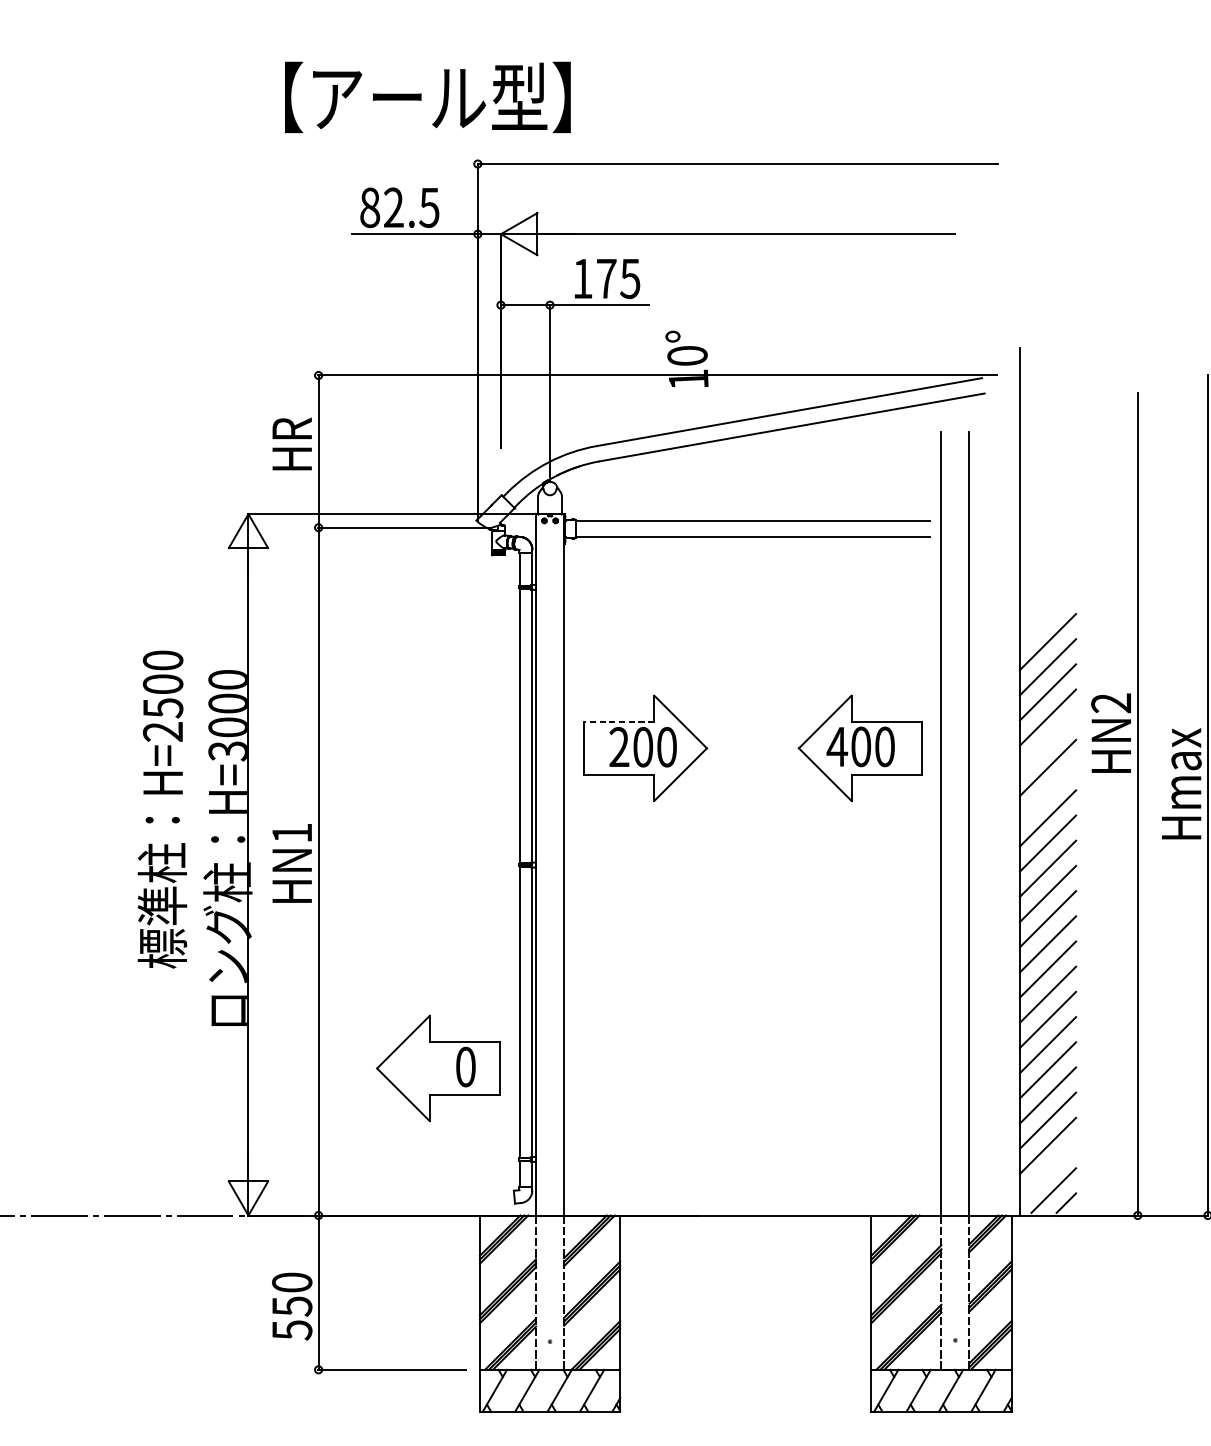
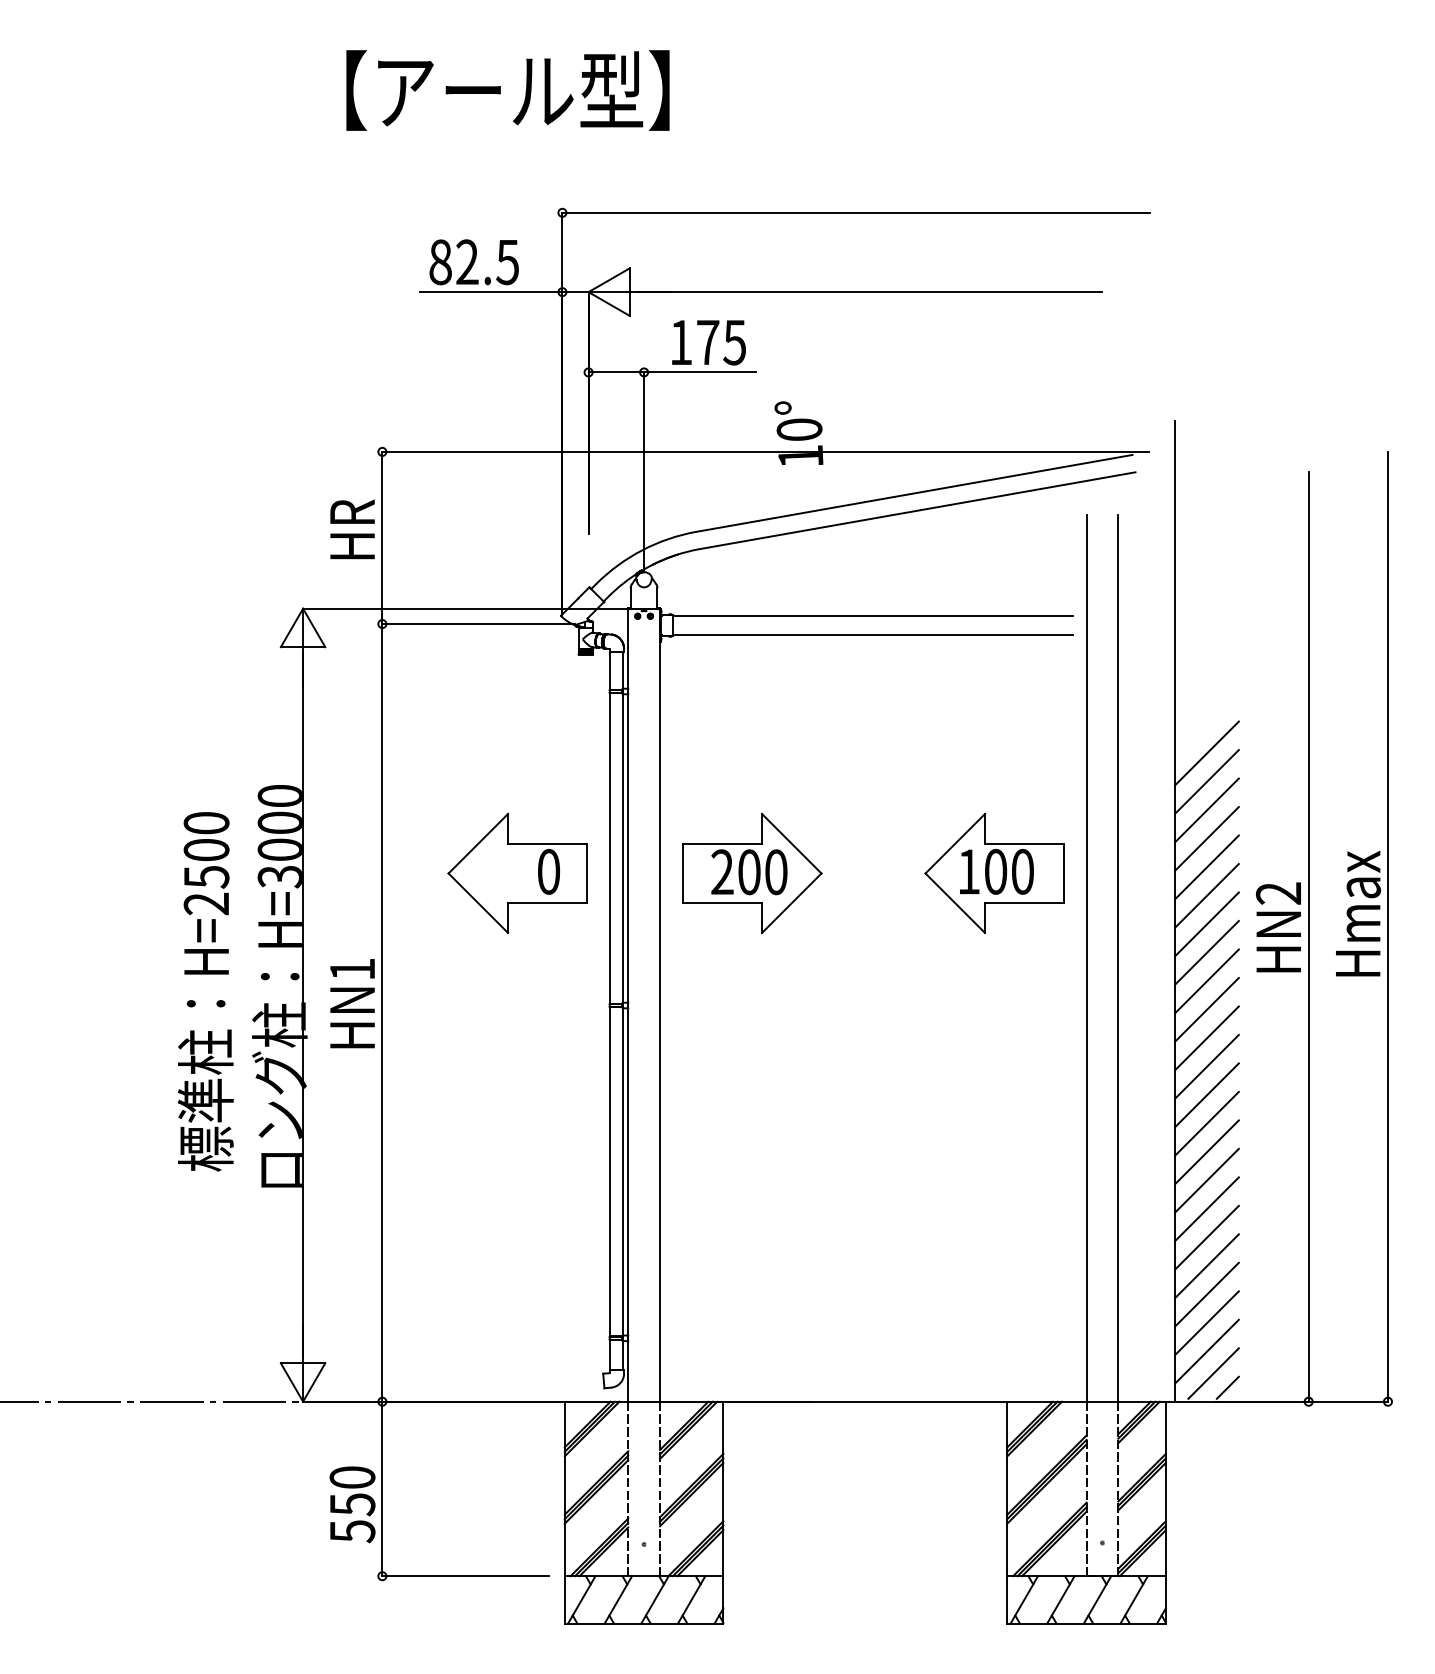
text: (427, 97) -> (507, 90), moved
line: (619, 721) -> (722, 843), dashed -> solid
text: (1110, 733) -> (1277, 927), moved
line: (1047, 742) -> (1206, 866), added
text: (836, 746) -> (968, 871), 400 -> 100
line: (1047, 792) -> (1206, 923), added
text: (162, 809) -> (205, 991), moved
part: (438, 1068) -> (517, 873), moved
line: (1047, 1171) -> (1206, 1351), added

